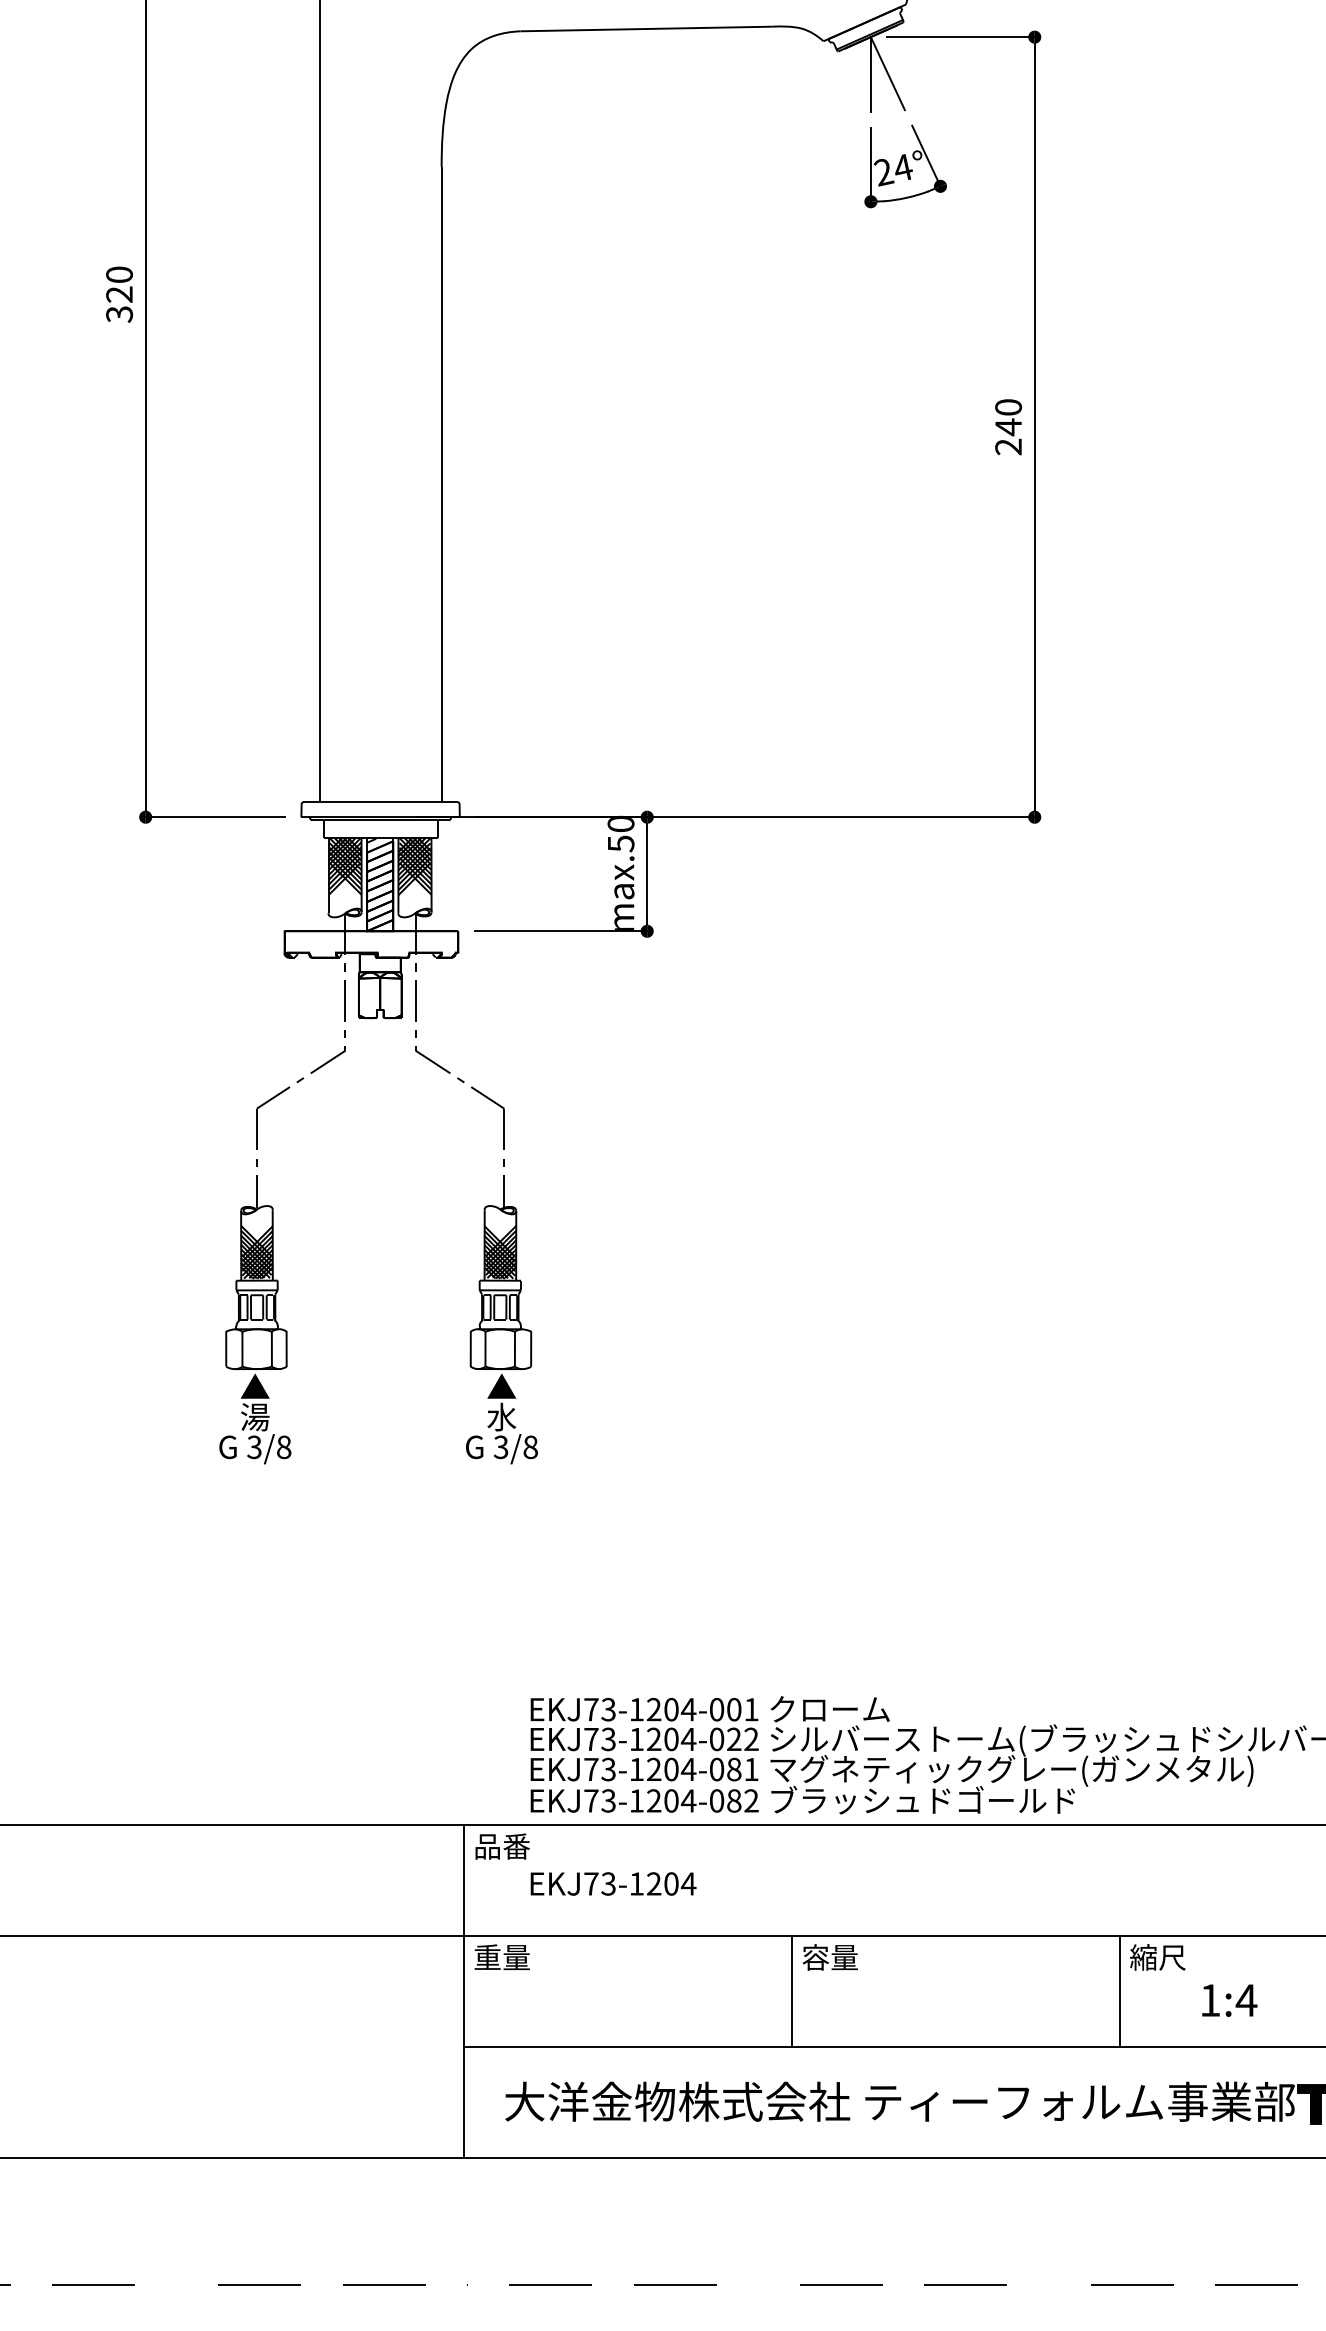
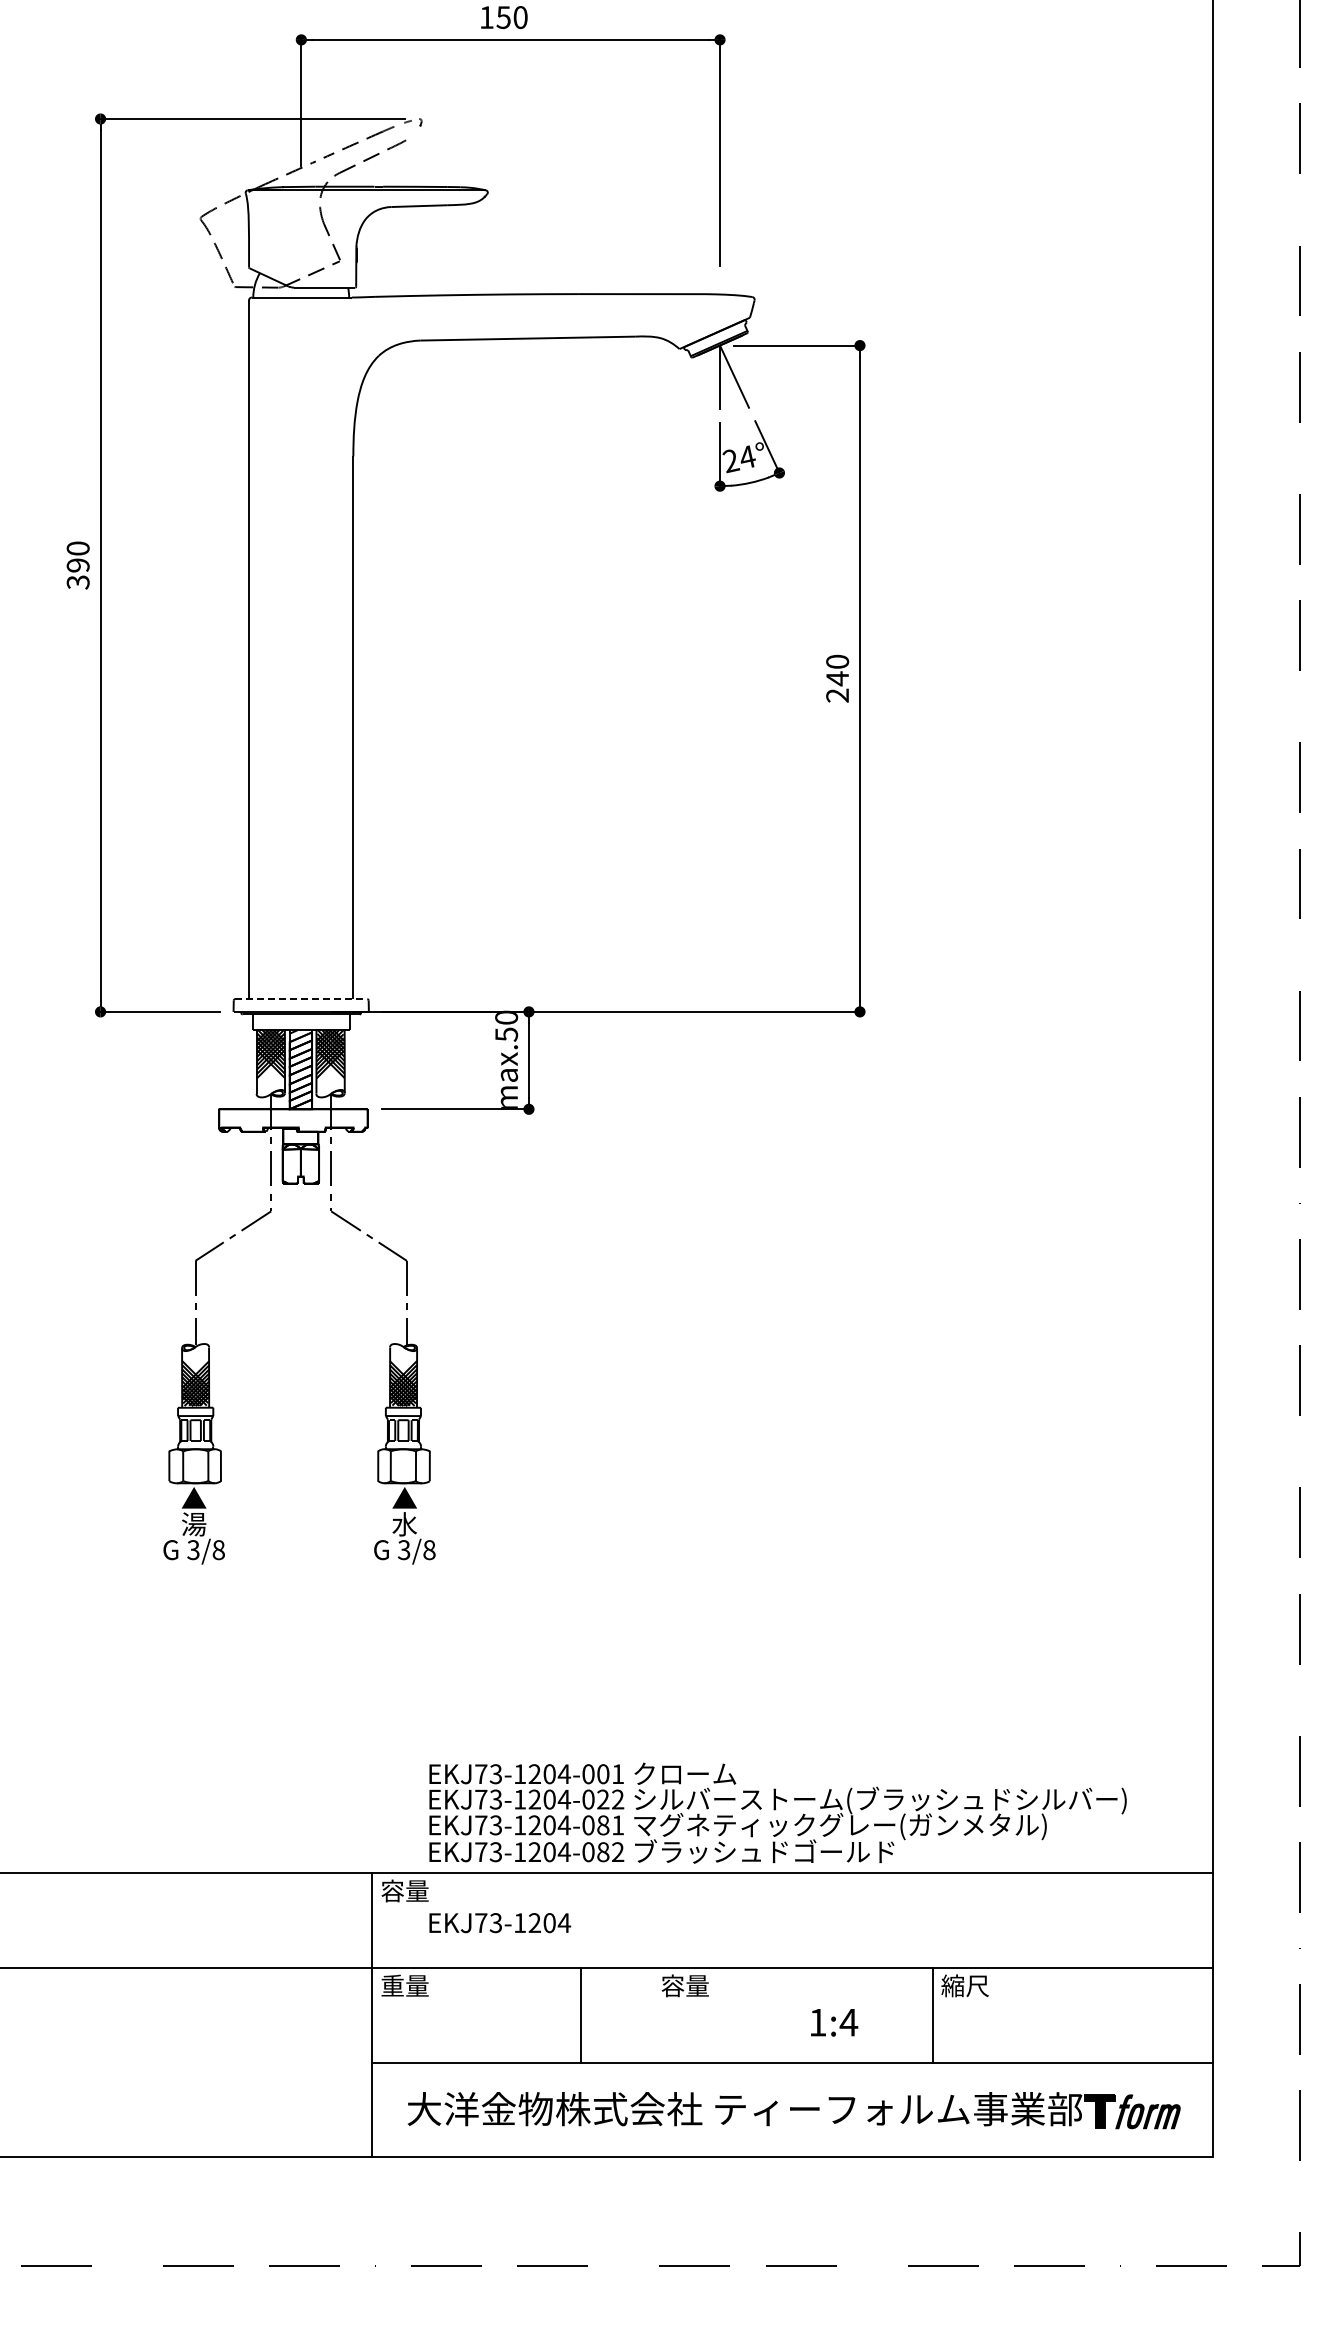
text: (119, 294) -> (78, 565), 320 -> 390
line: (380, 802) -> (301, 999), solid -> dashed
text: (501, 1845) -> (404, 1890), 品番 -> 容量
line: (791, 1990) -> (580, 2014), moved
text: (1229, 2000) -> (834, 2022), moved

